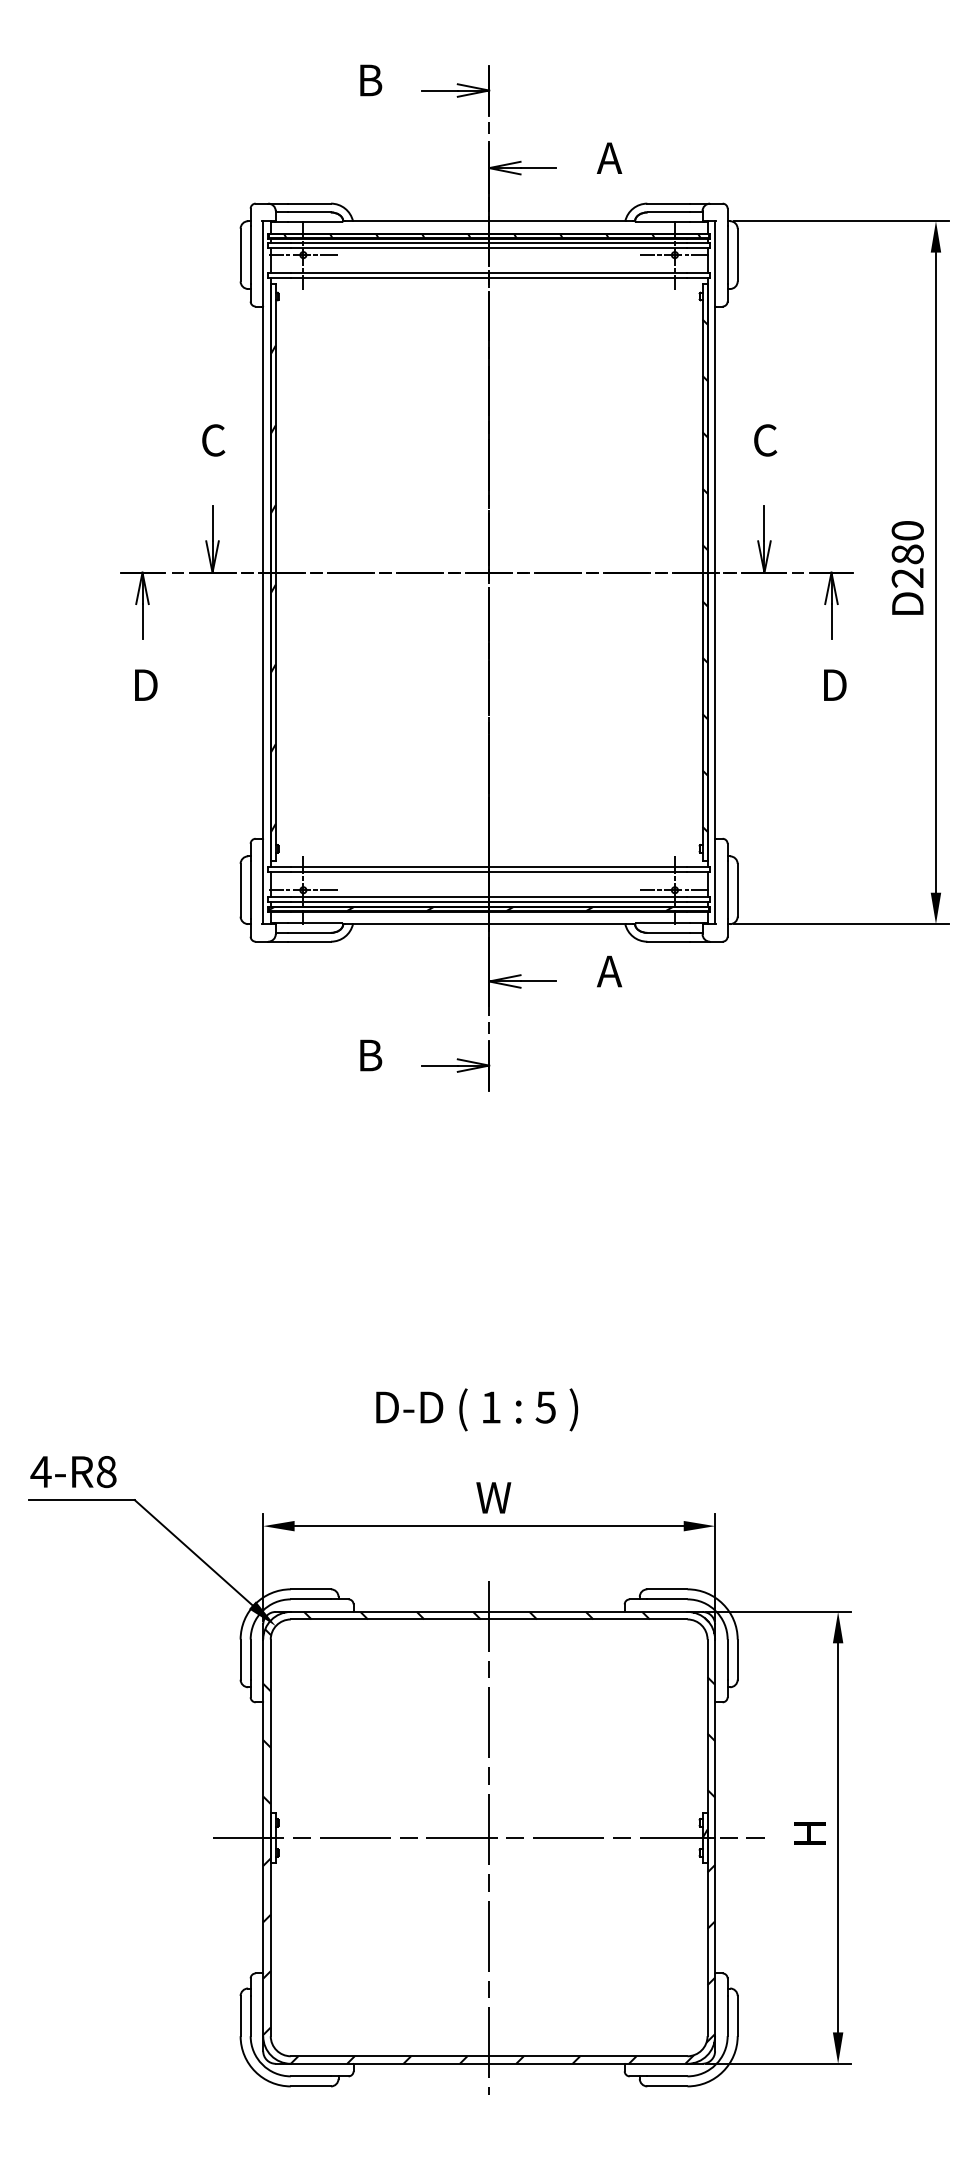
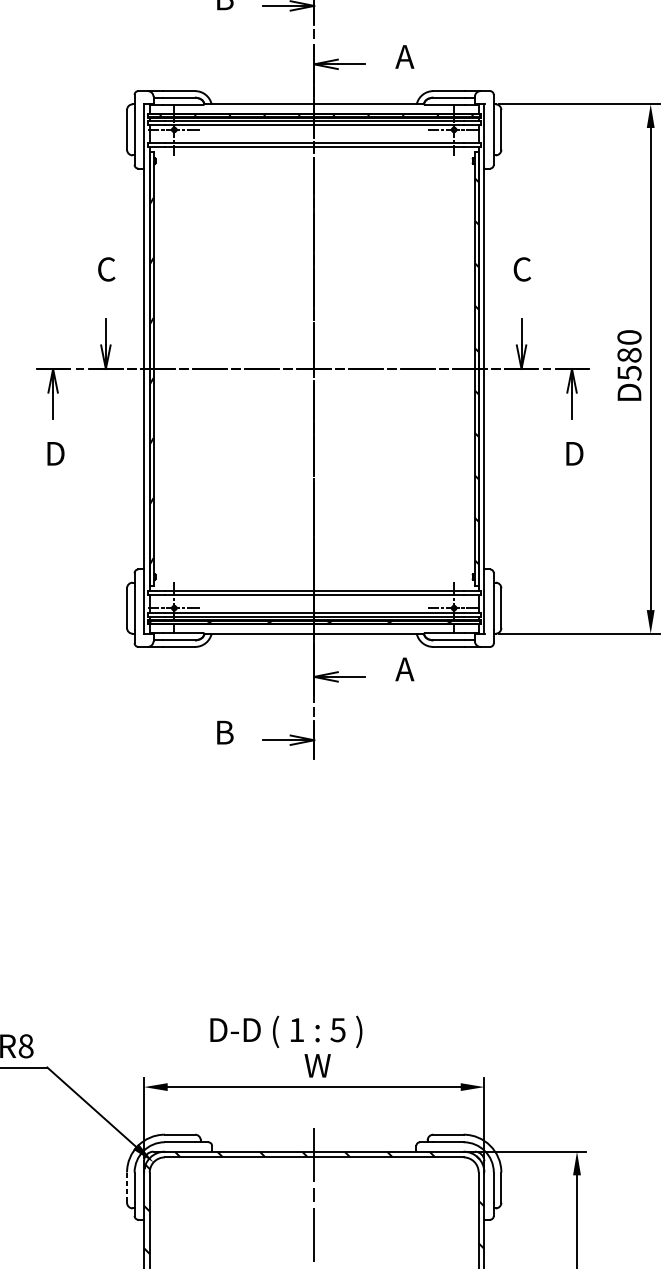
text: (907, 578) -> (629, 373), D280 -> D580
text: (477, 1409) -> (286, 1031), moved
line: (240, 1660) -> (126, 1188), solid -> dashed

